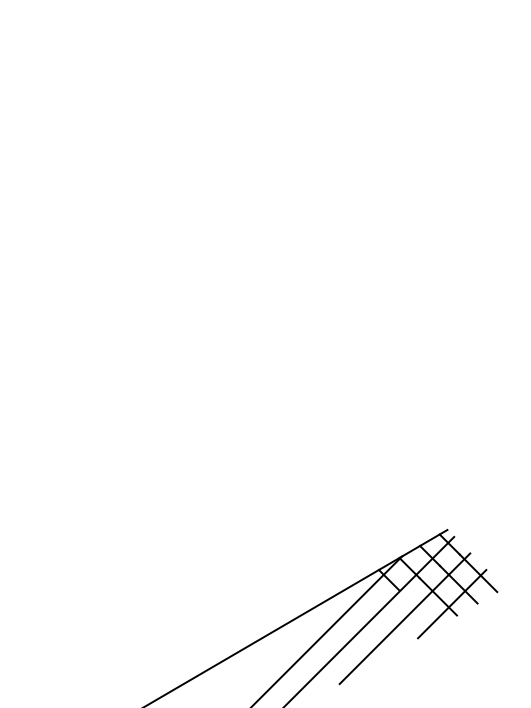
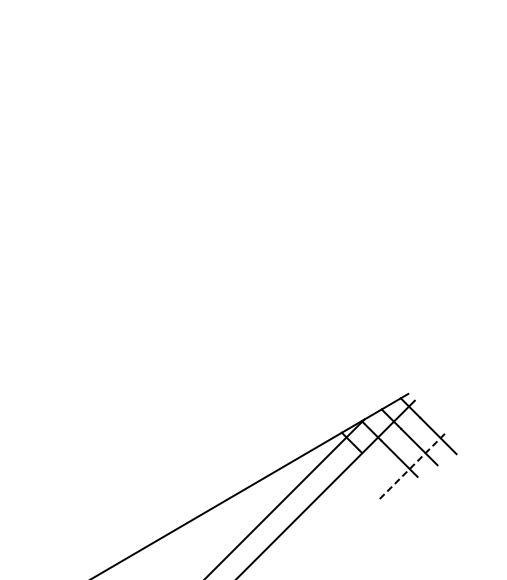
line: (452, 603) -> (413, 465), solid -> dashed
line: (404, 618) -> (366, 479), removed

